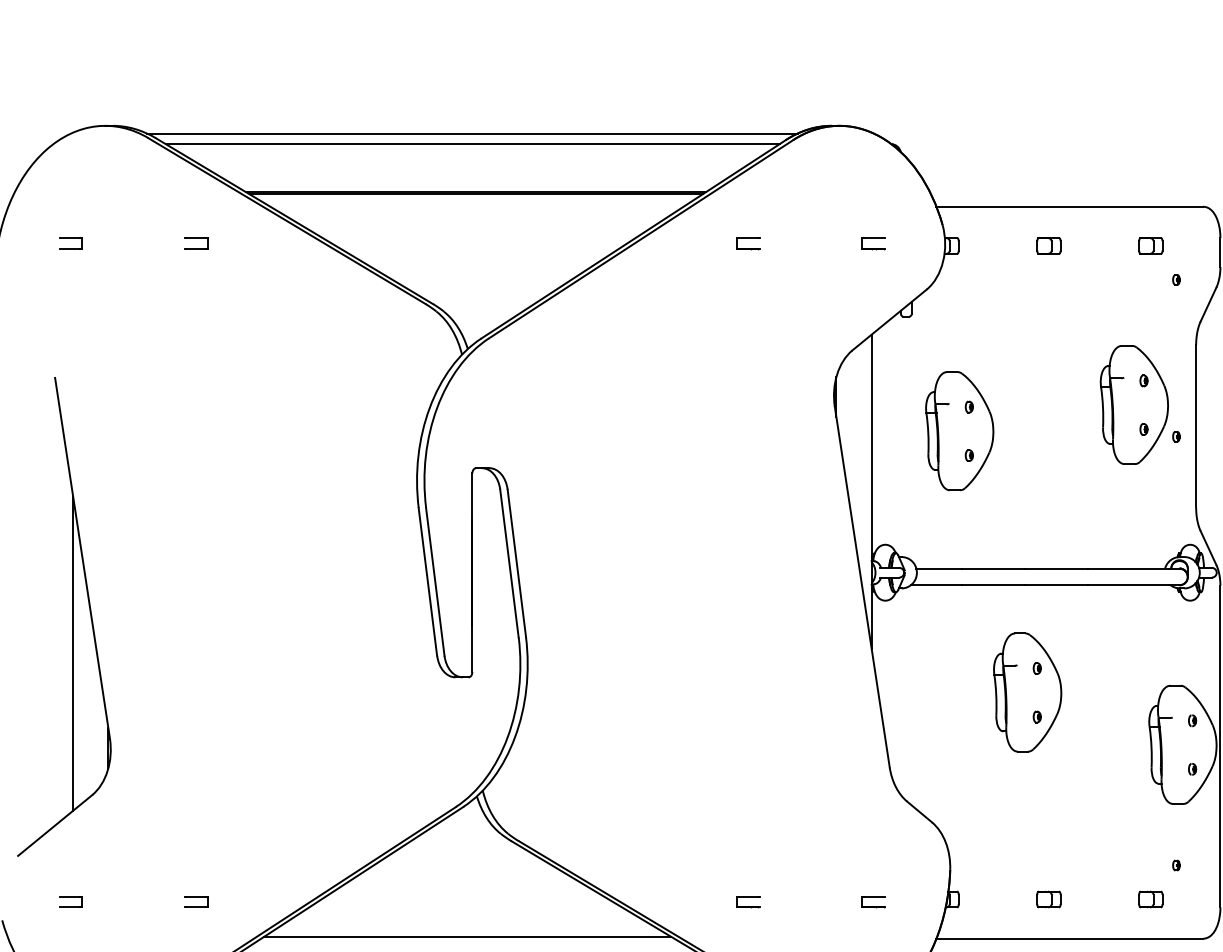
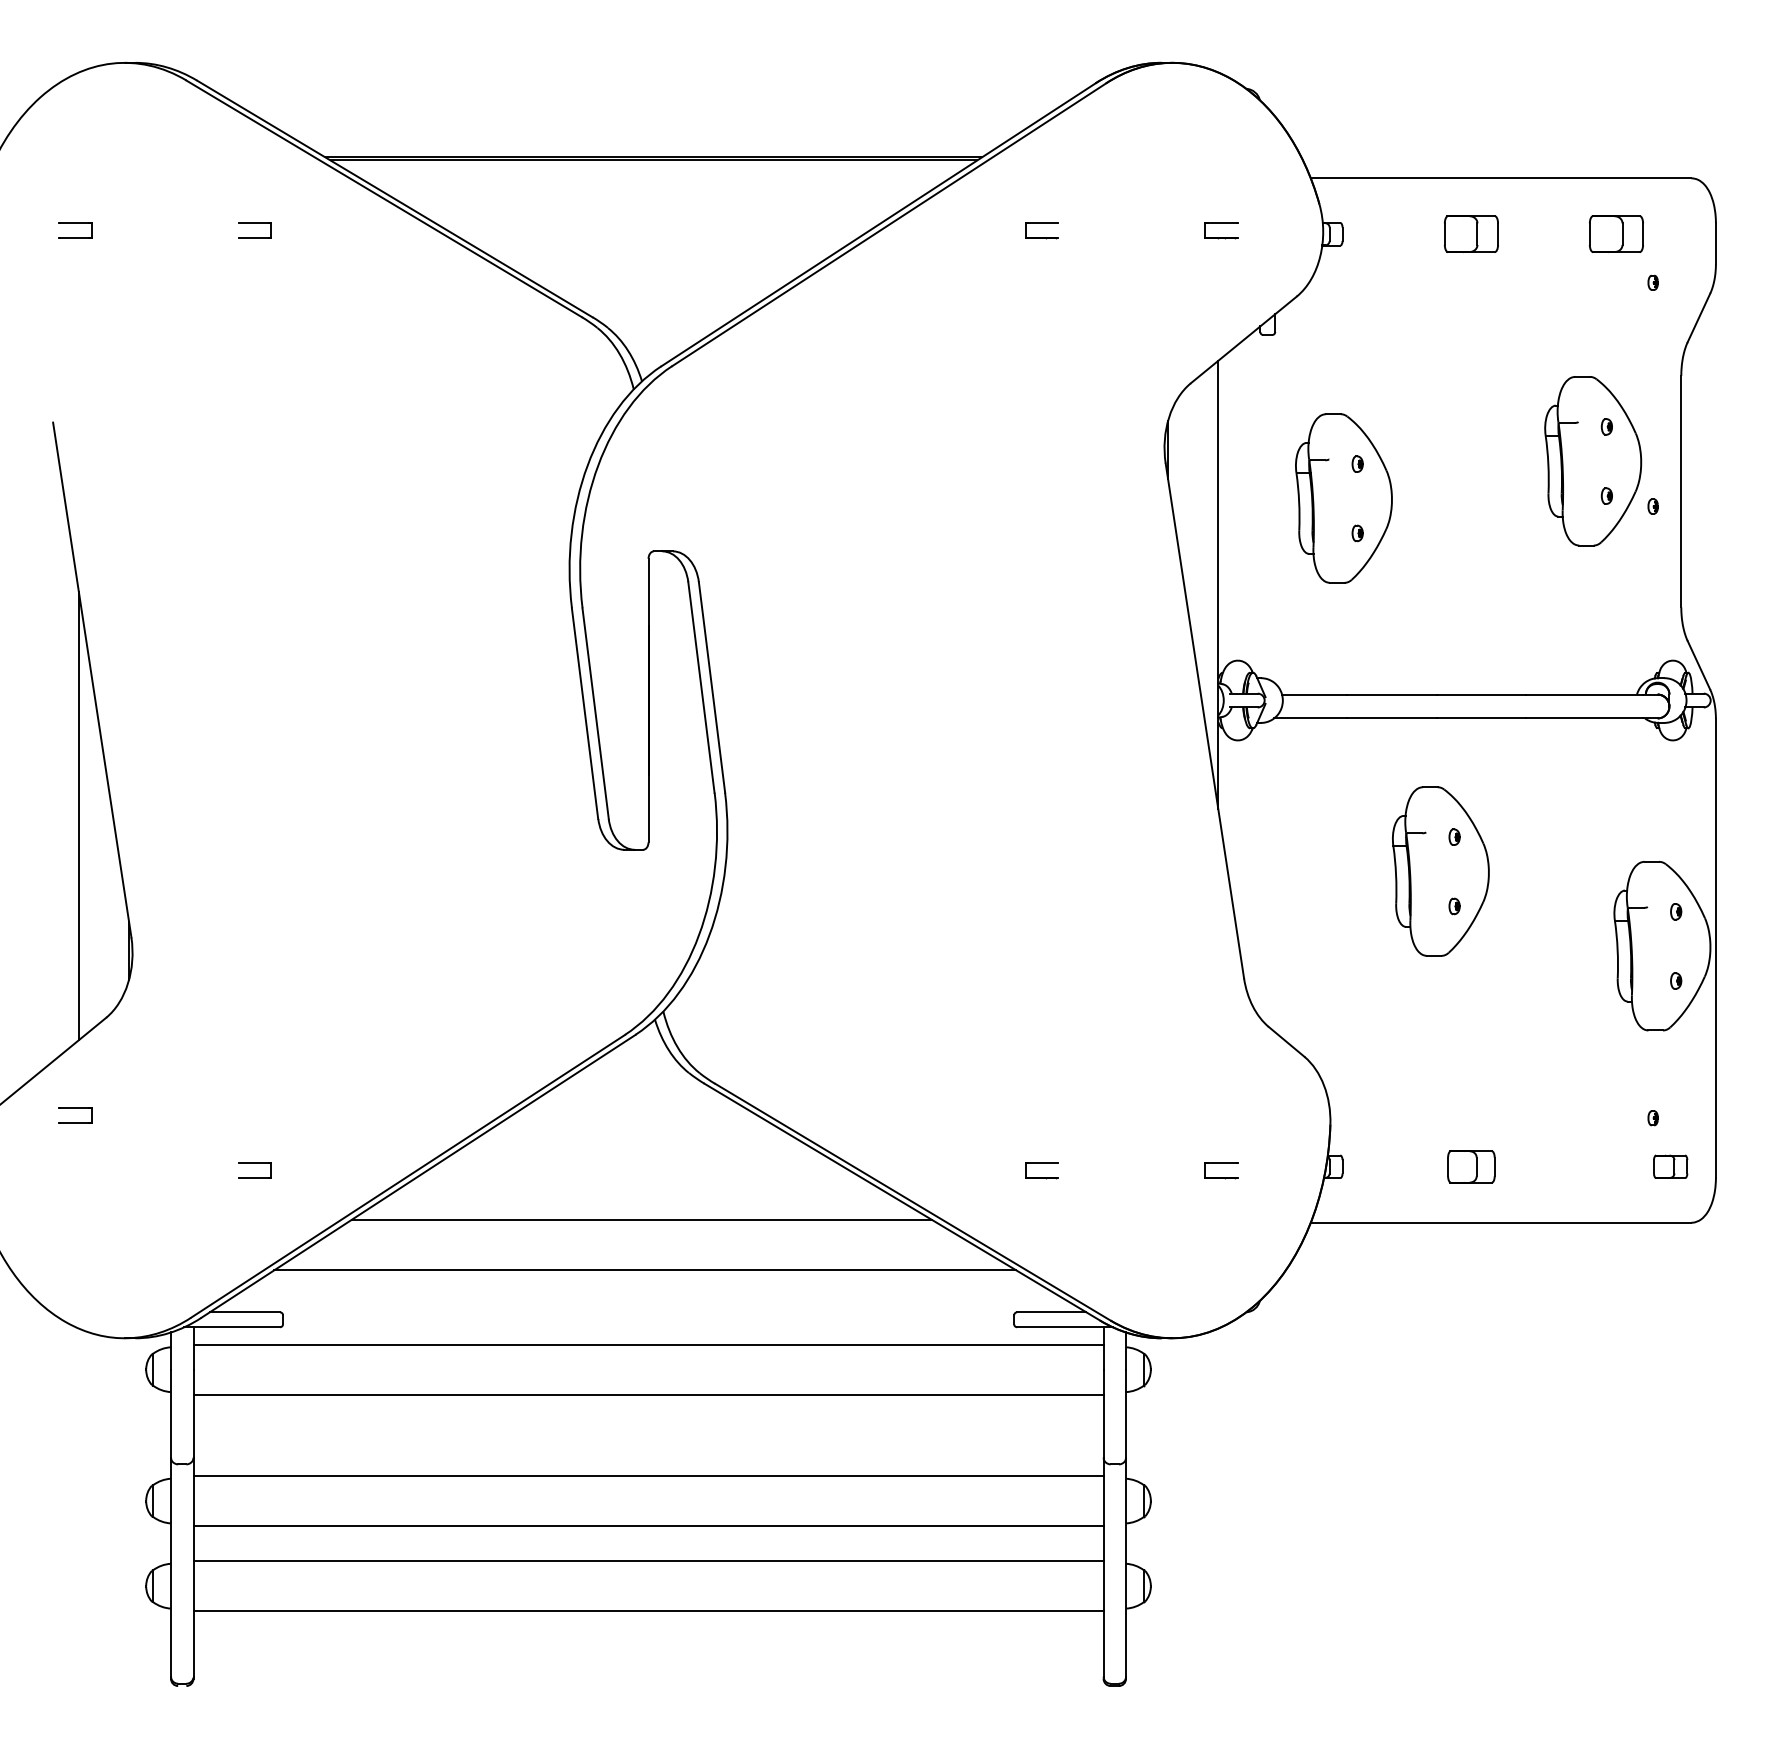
line: (472, 133) -> (648, 73), removed
line: (472, 143) -> (648, 88), removed
part: (1048, 246) -> (1470, 234), size x1.6
part: (1150, 246) -> (1616, 234), size x1.6
part: (70, 897) -> (75, 1108), moved
part: (1048, 899) -> (1470, 1166), size x1.4
part: (1150, 899) -> (1670, 1166), moved

